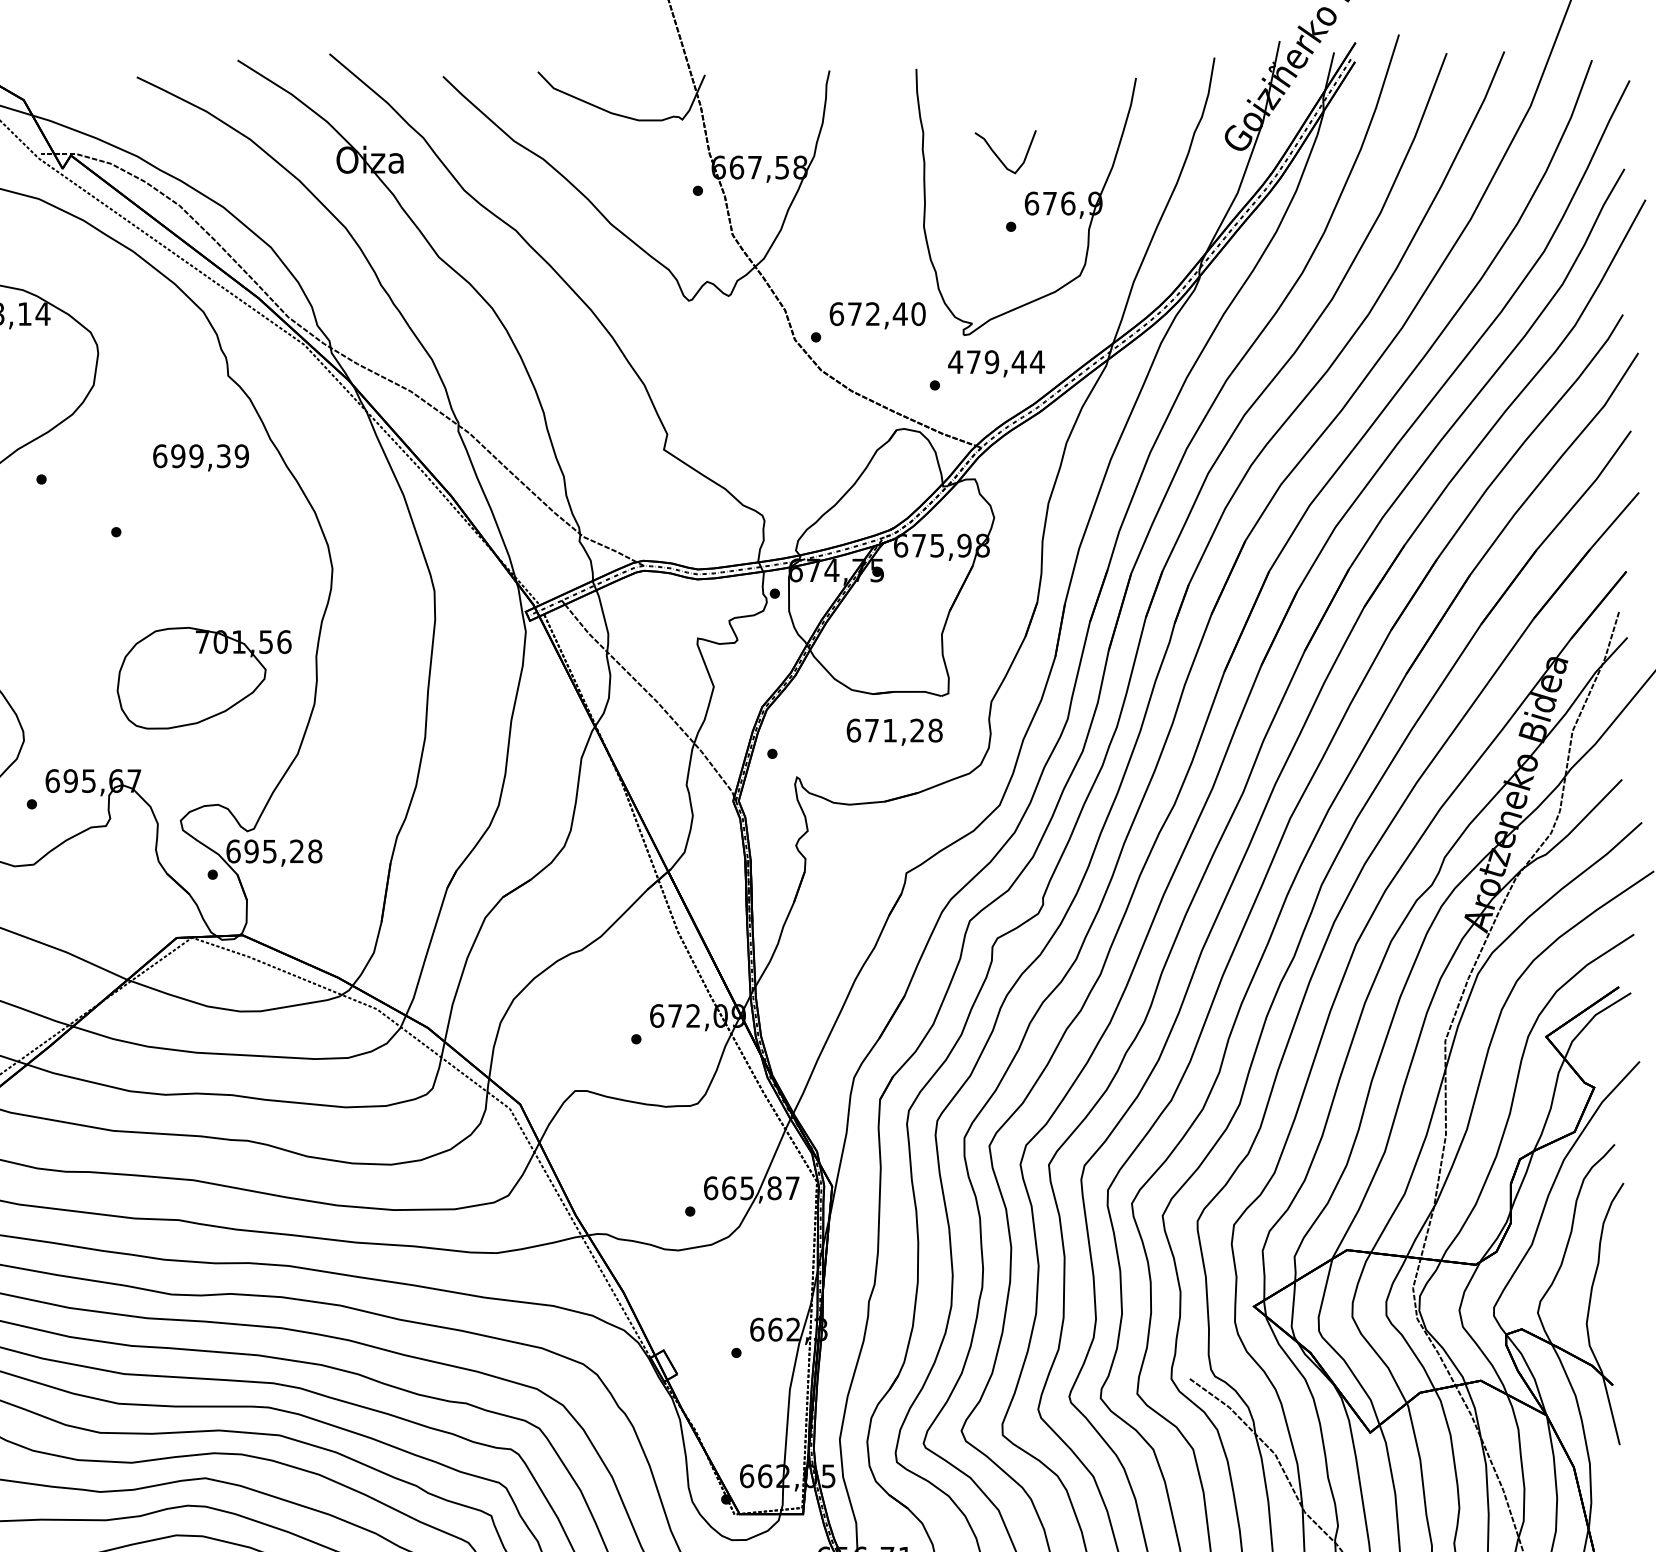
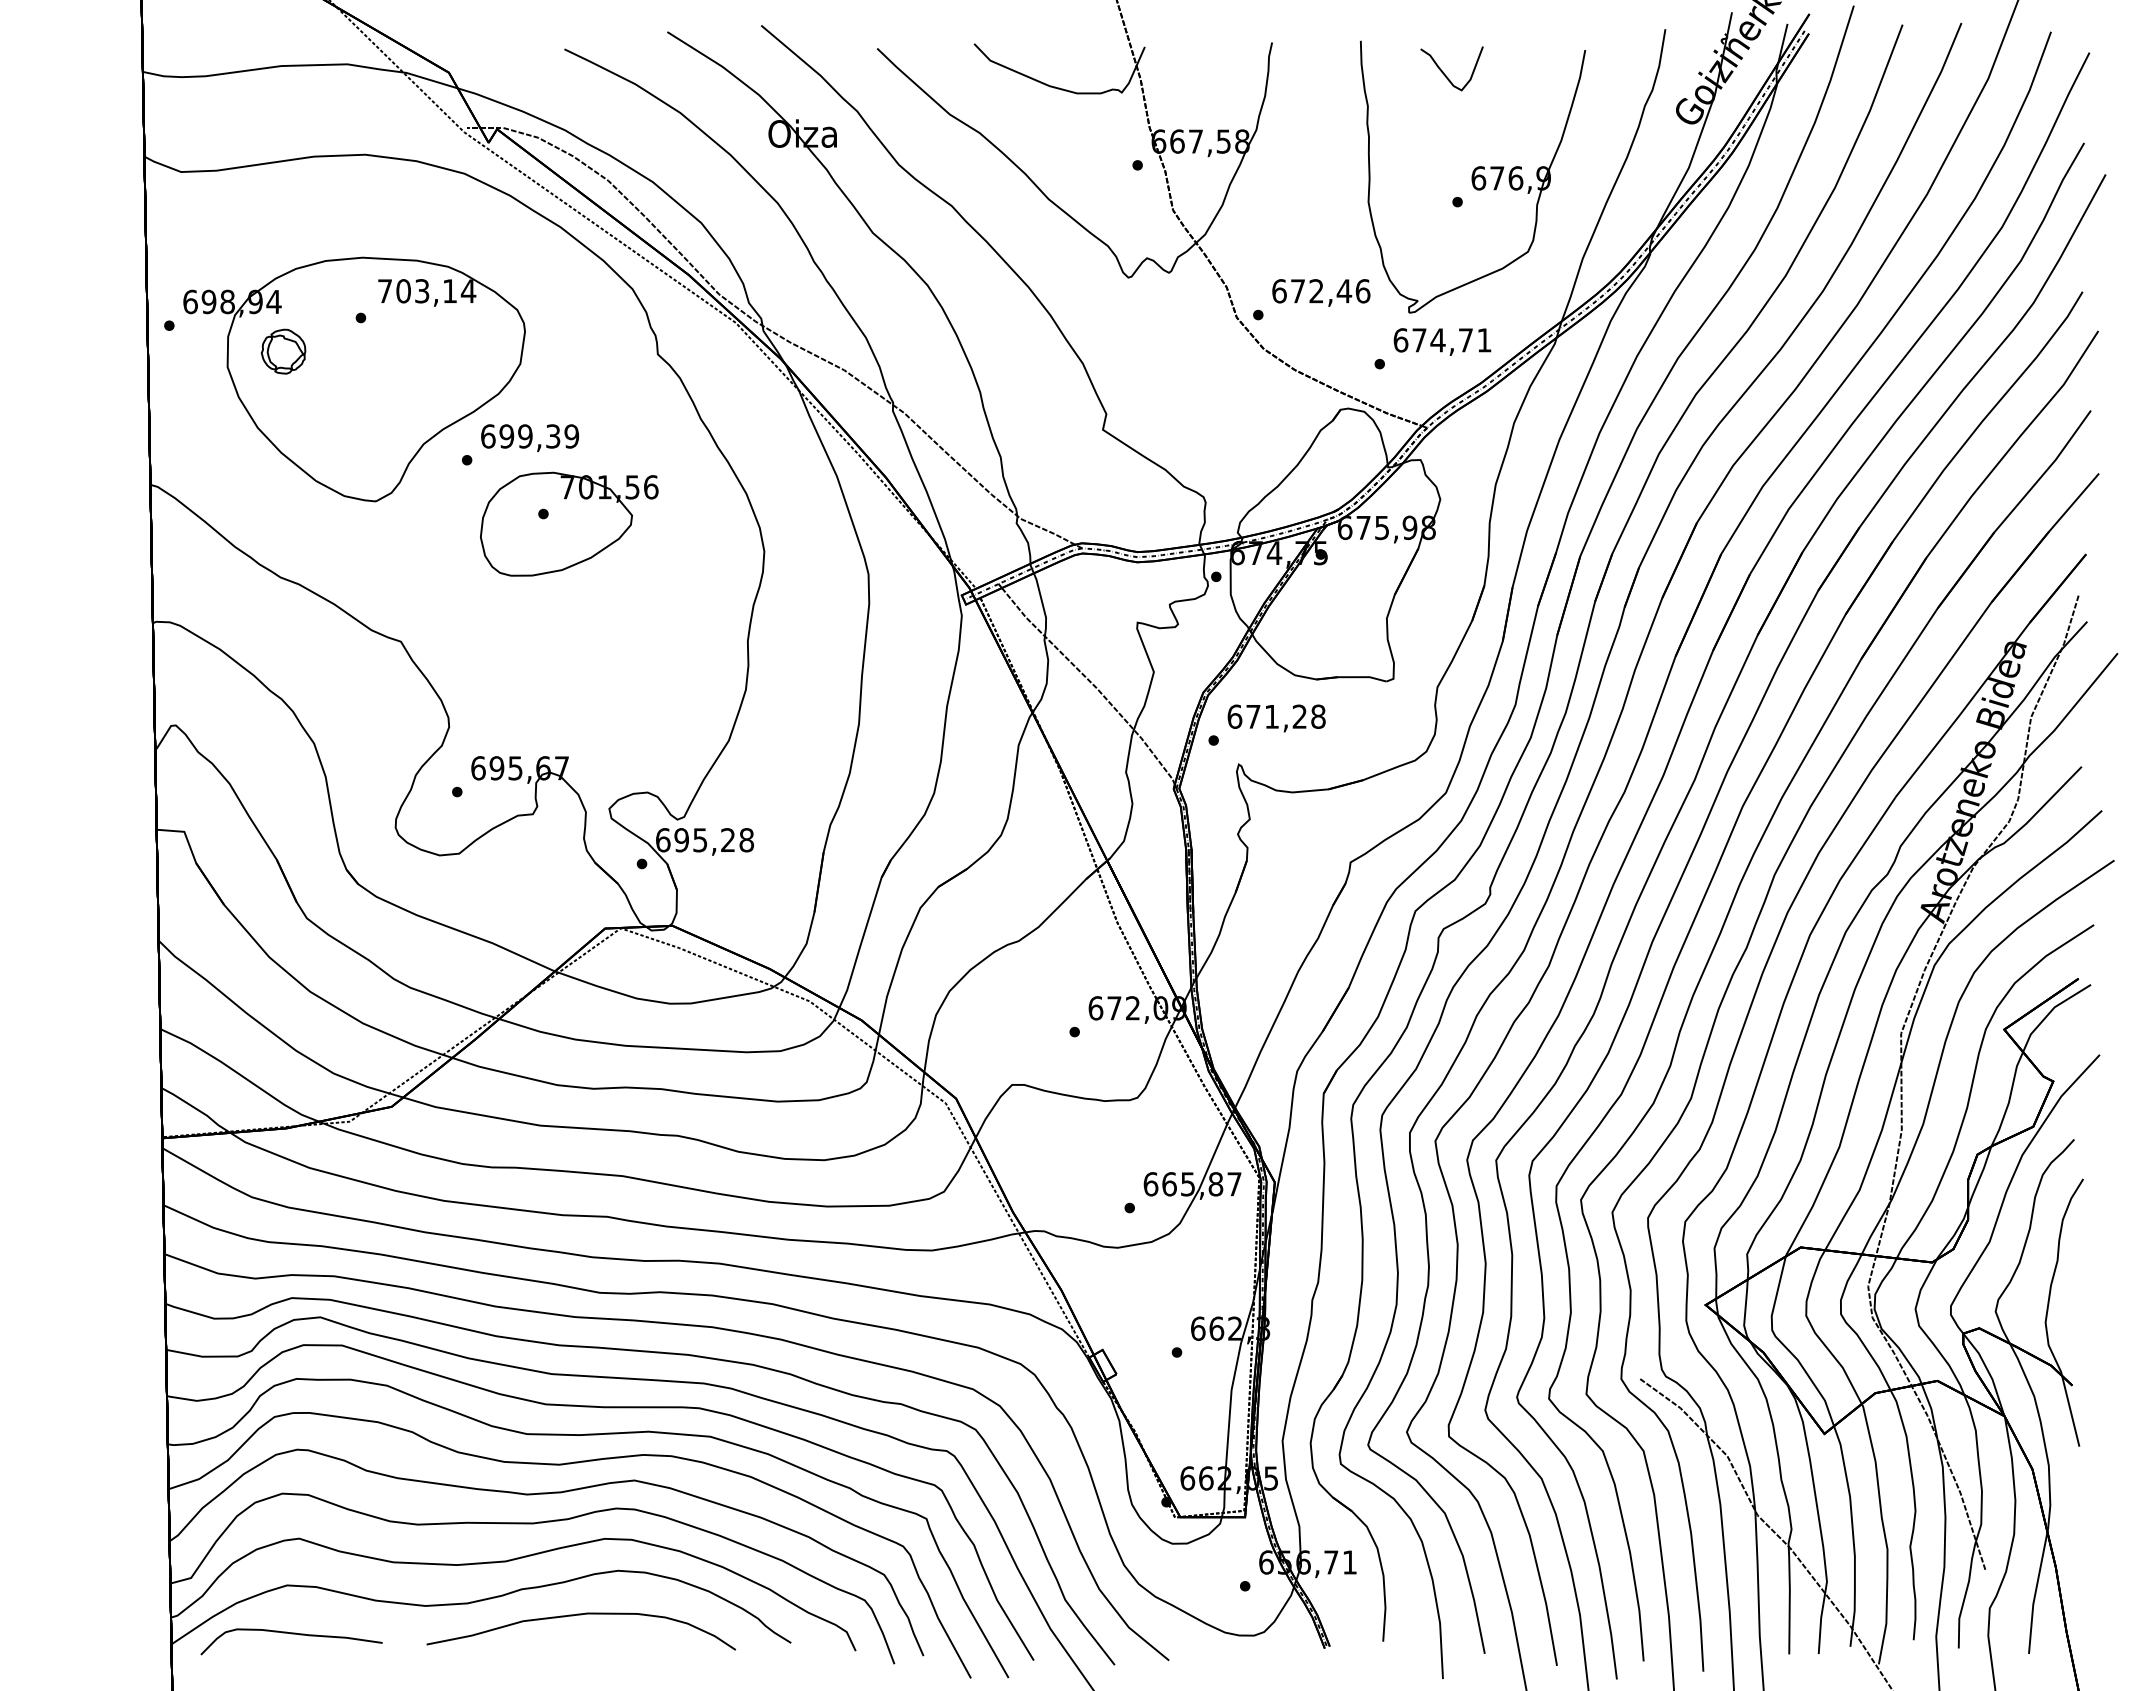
curve: (999, 157) -> (1445, 74), moved
text: (918, 314) -> (1362, 291), 672,40 -> 672,46
text: (996, 362) -> (1442, 340), 479,44 -> 674,71
text: (201, 457) -> (530, 437), moved
part: (204, 677) -> (569, 523), moved
text: (894, 732) -> (1276, 718), moved

